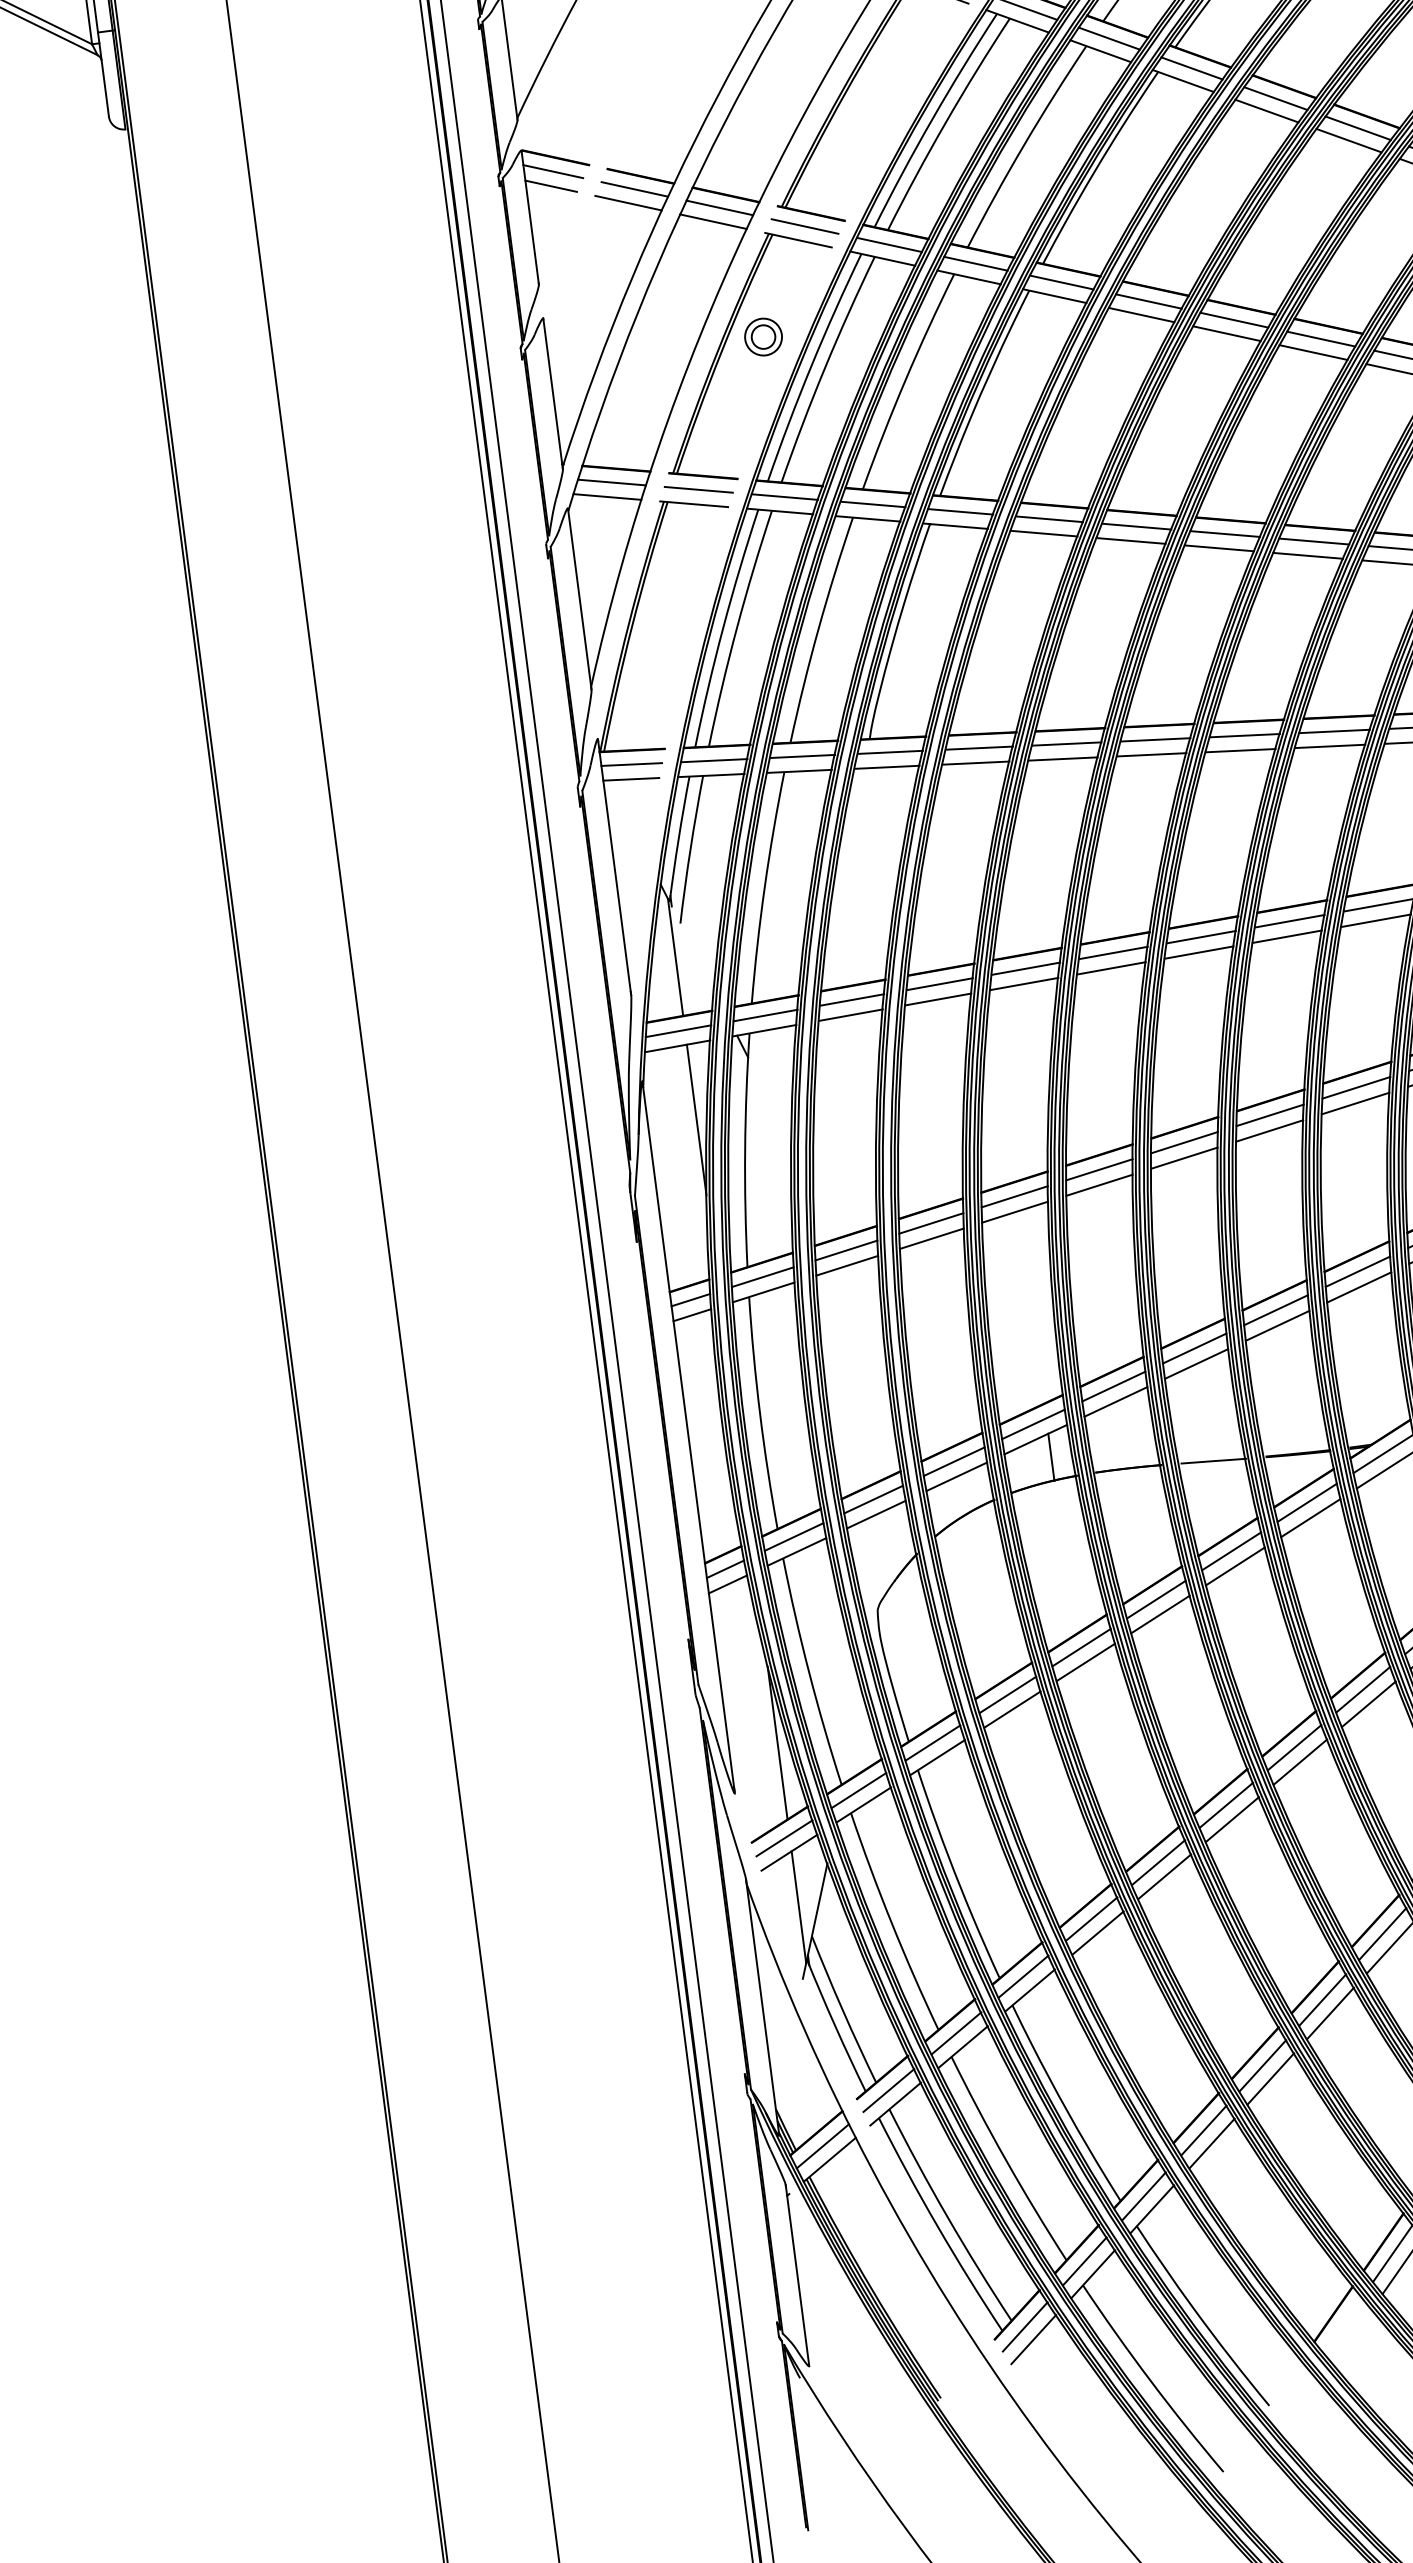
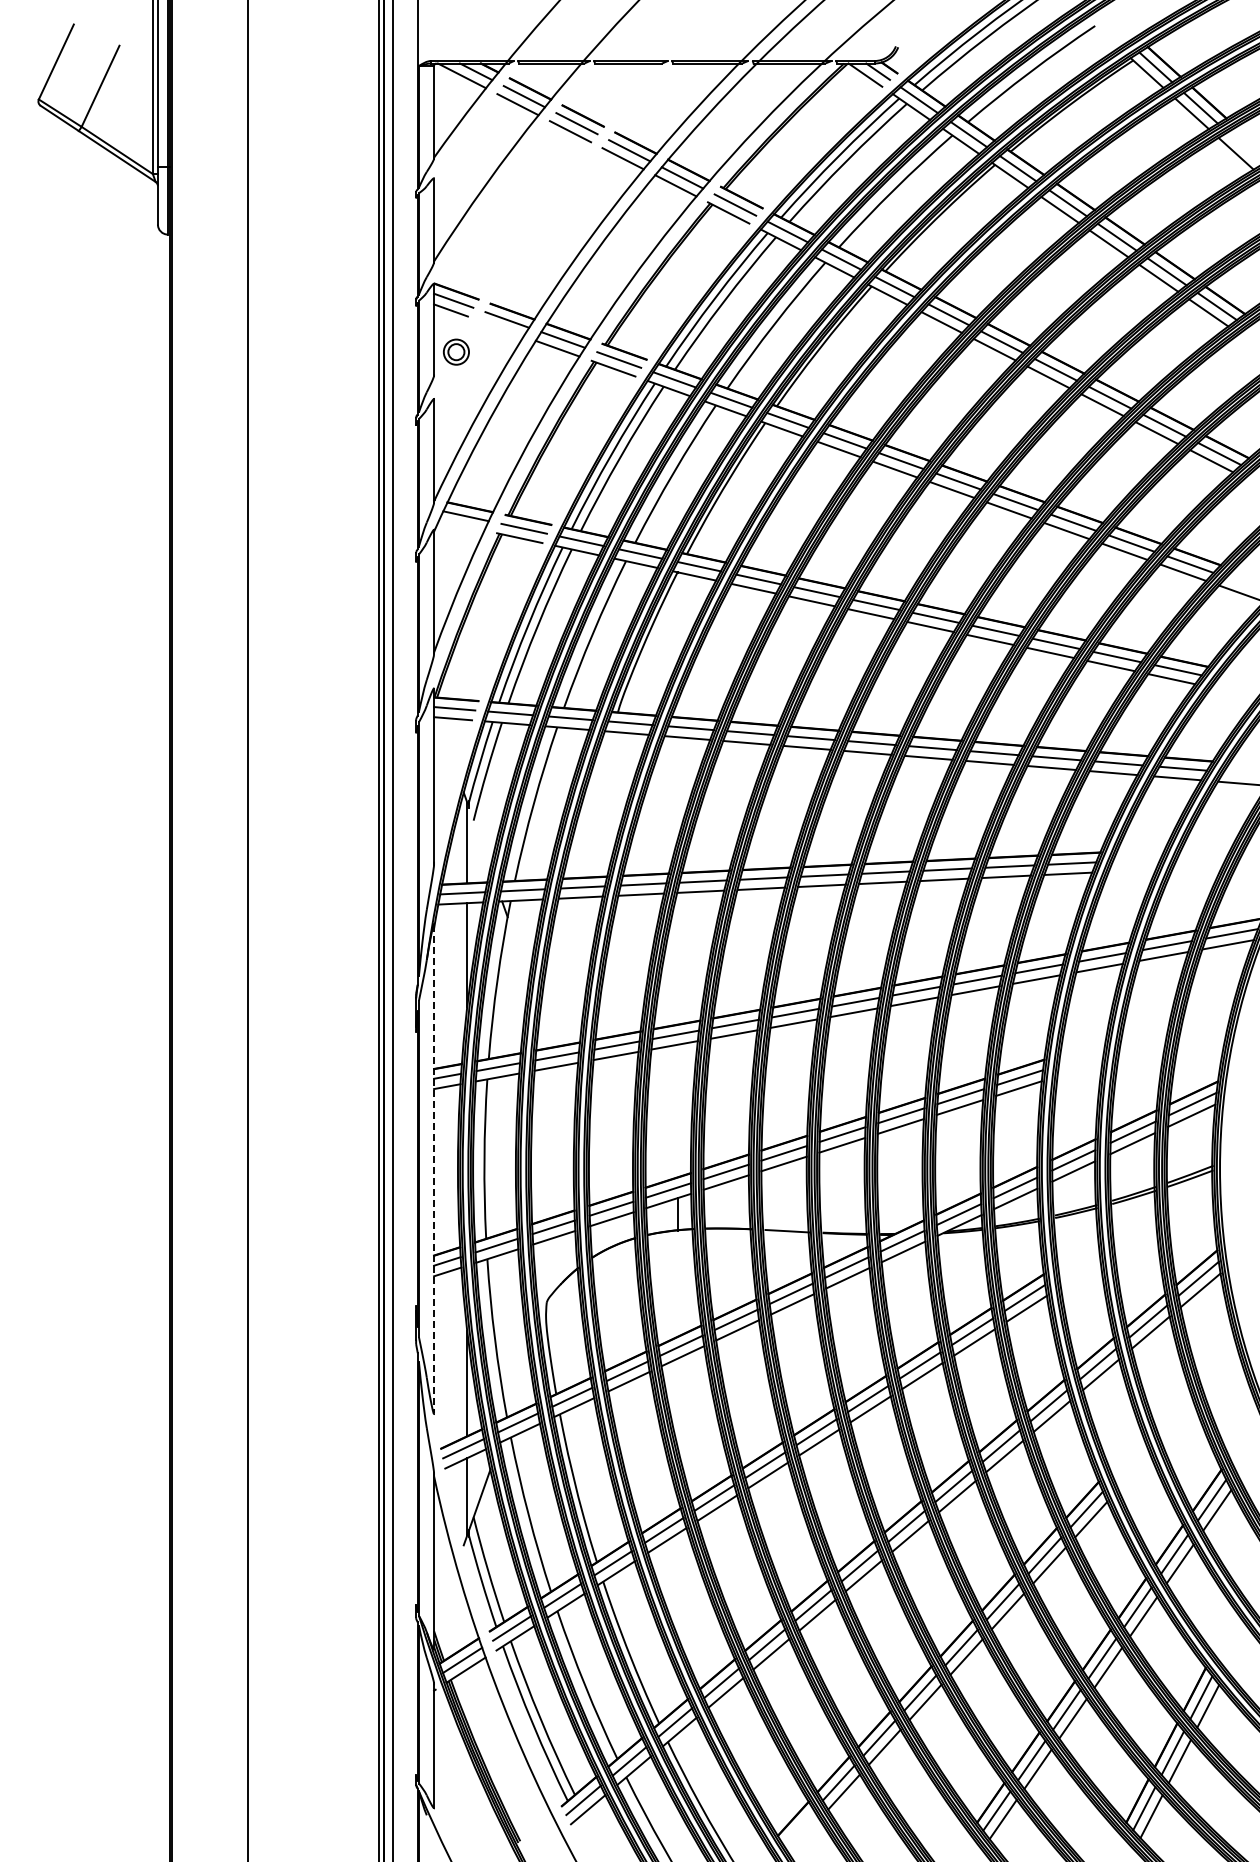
line: (627, 202) -> (501, 328), removed
part: (763, 336) -> (456, 351), moved
line: (607, 496) -> (461, 525), removed
line: (689, 1438) -> (434, 1169), solid -> dashed

